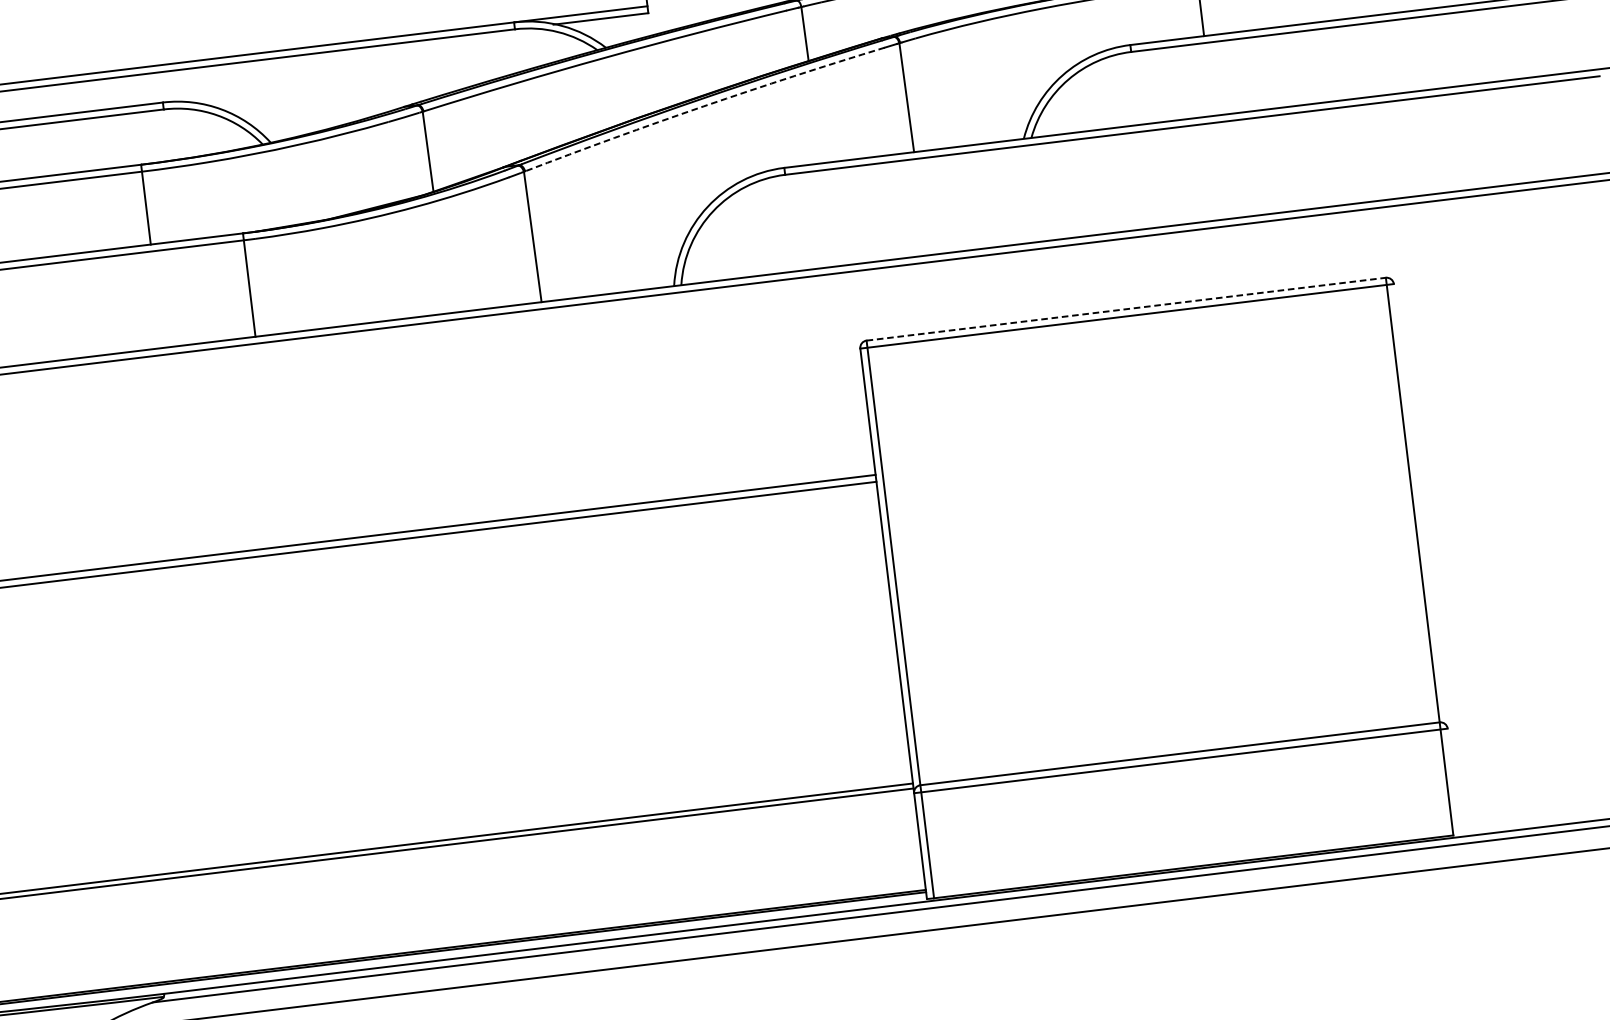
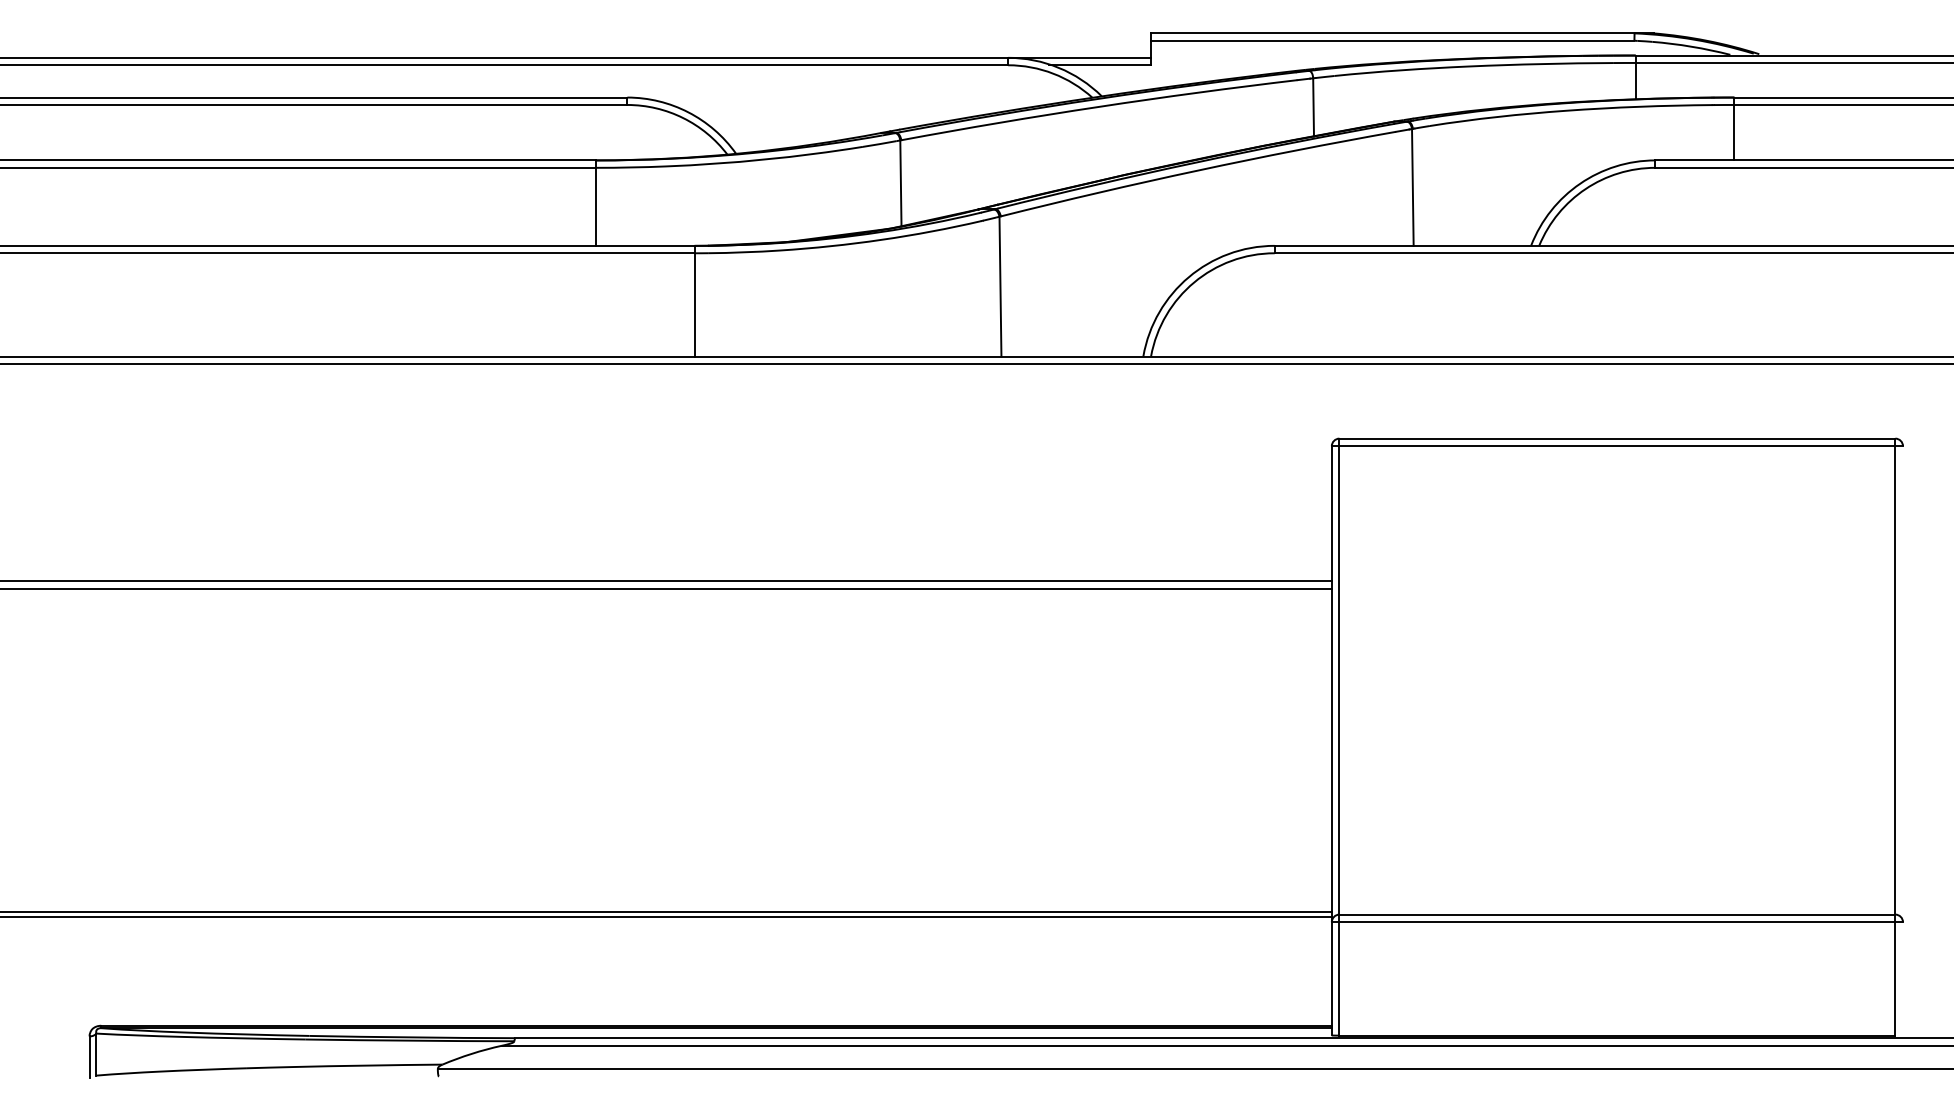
arc: (703, 106) -> (1197, 170), dashed -> solid
line: (1126, 309) -> (1617, 438), dashed -> solid

